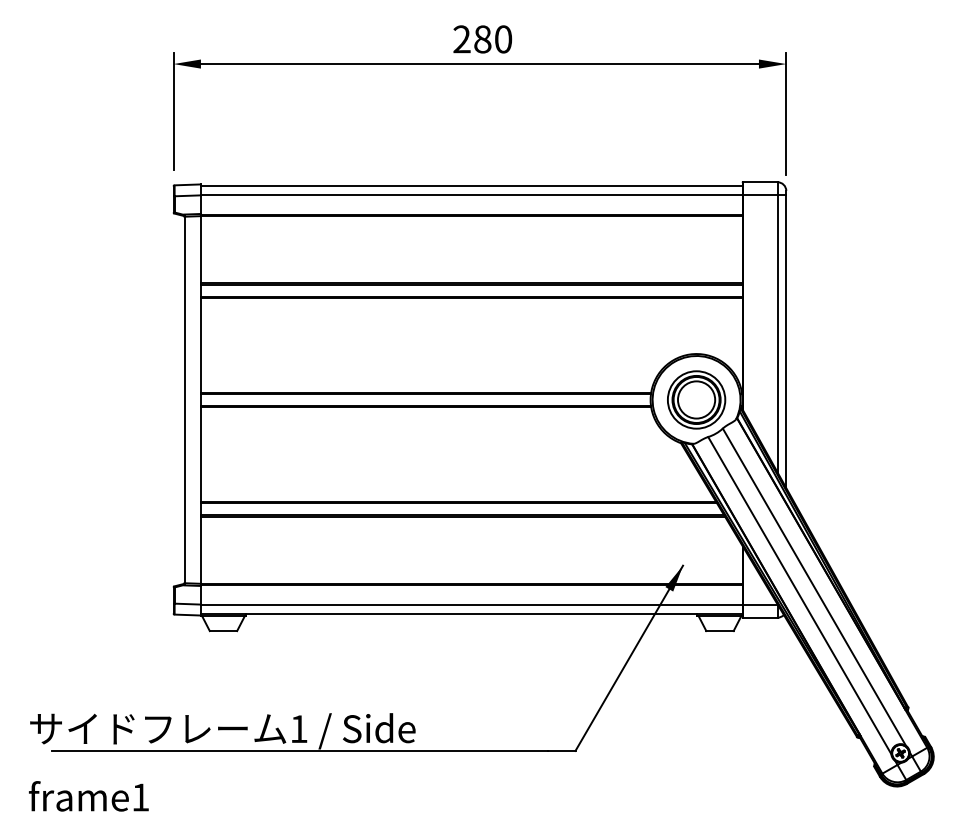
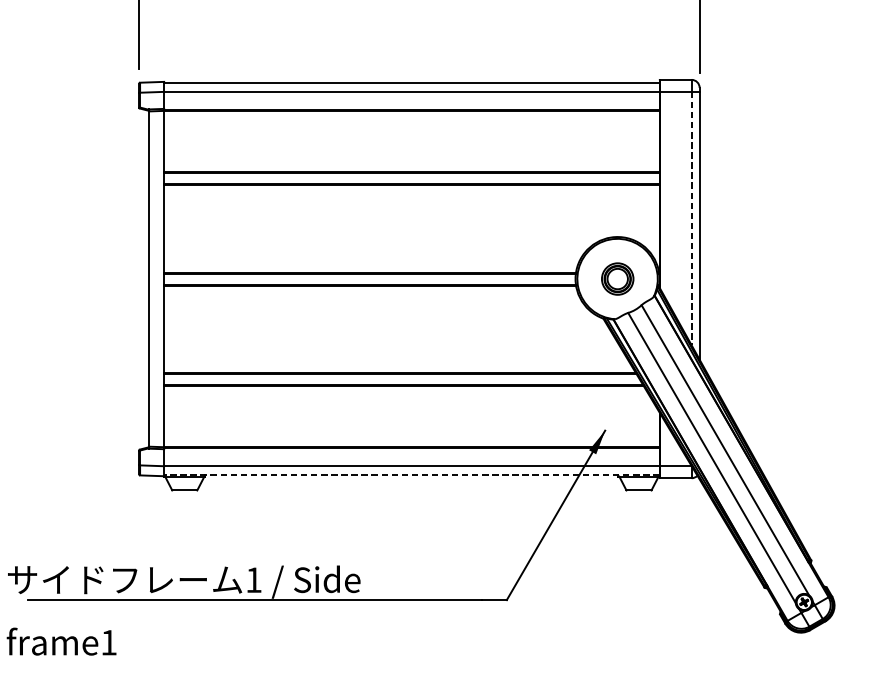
line: (777, 333) -> (691, 218), solid -> dashed
part: (696, 399) -> (617, 278), size x0.6
line: (471, 614) -> (411, 475), solid -> dashed

